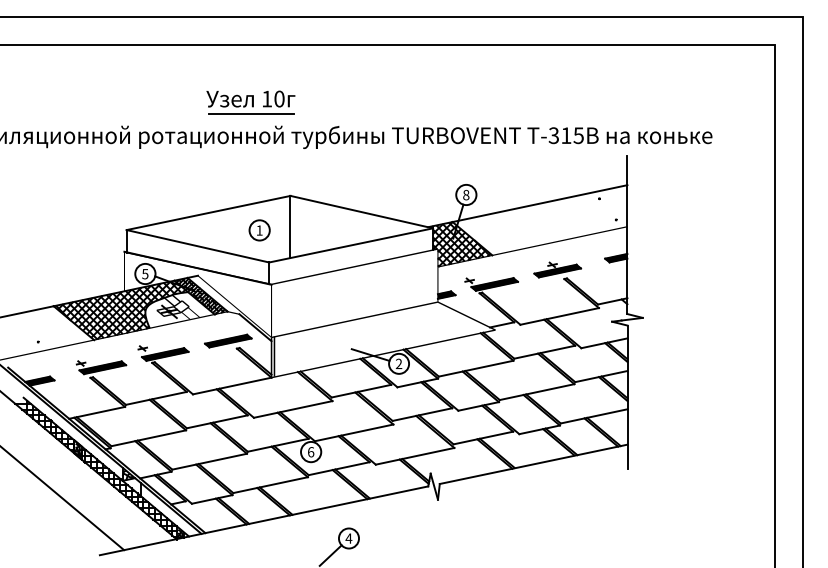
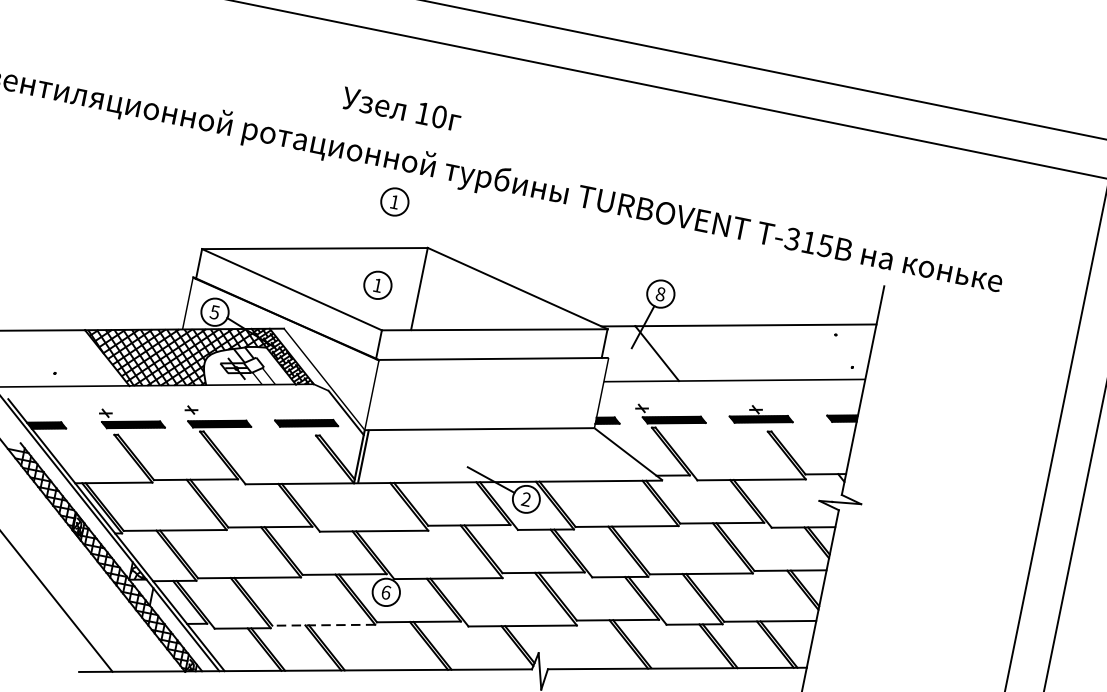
line: (250, 113) -> (397, 128), removed
part: (259, 167) -> (394, 202), added
hatch: (460, 244) -> (639, 358), removed
line: (270, 485) -> (323, 625), solid -> dashed

